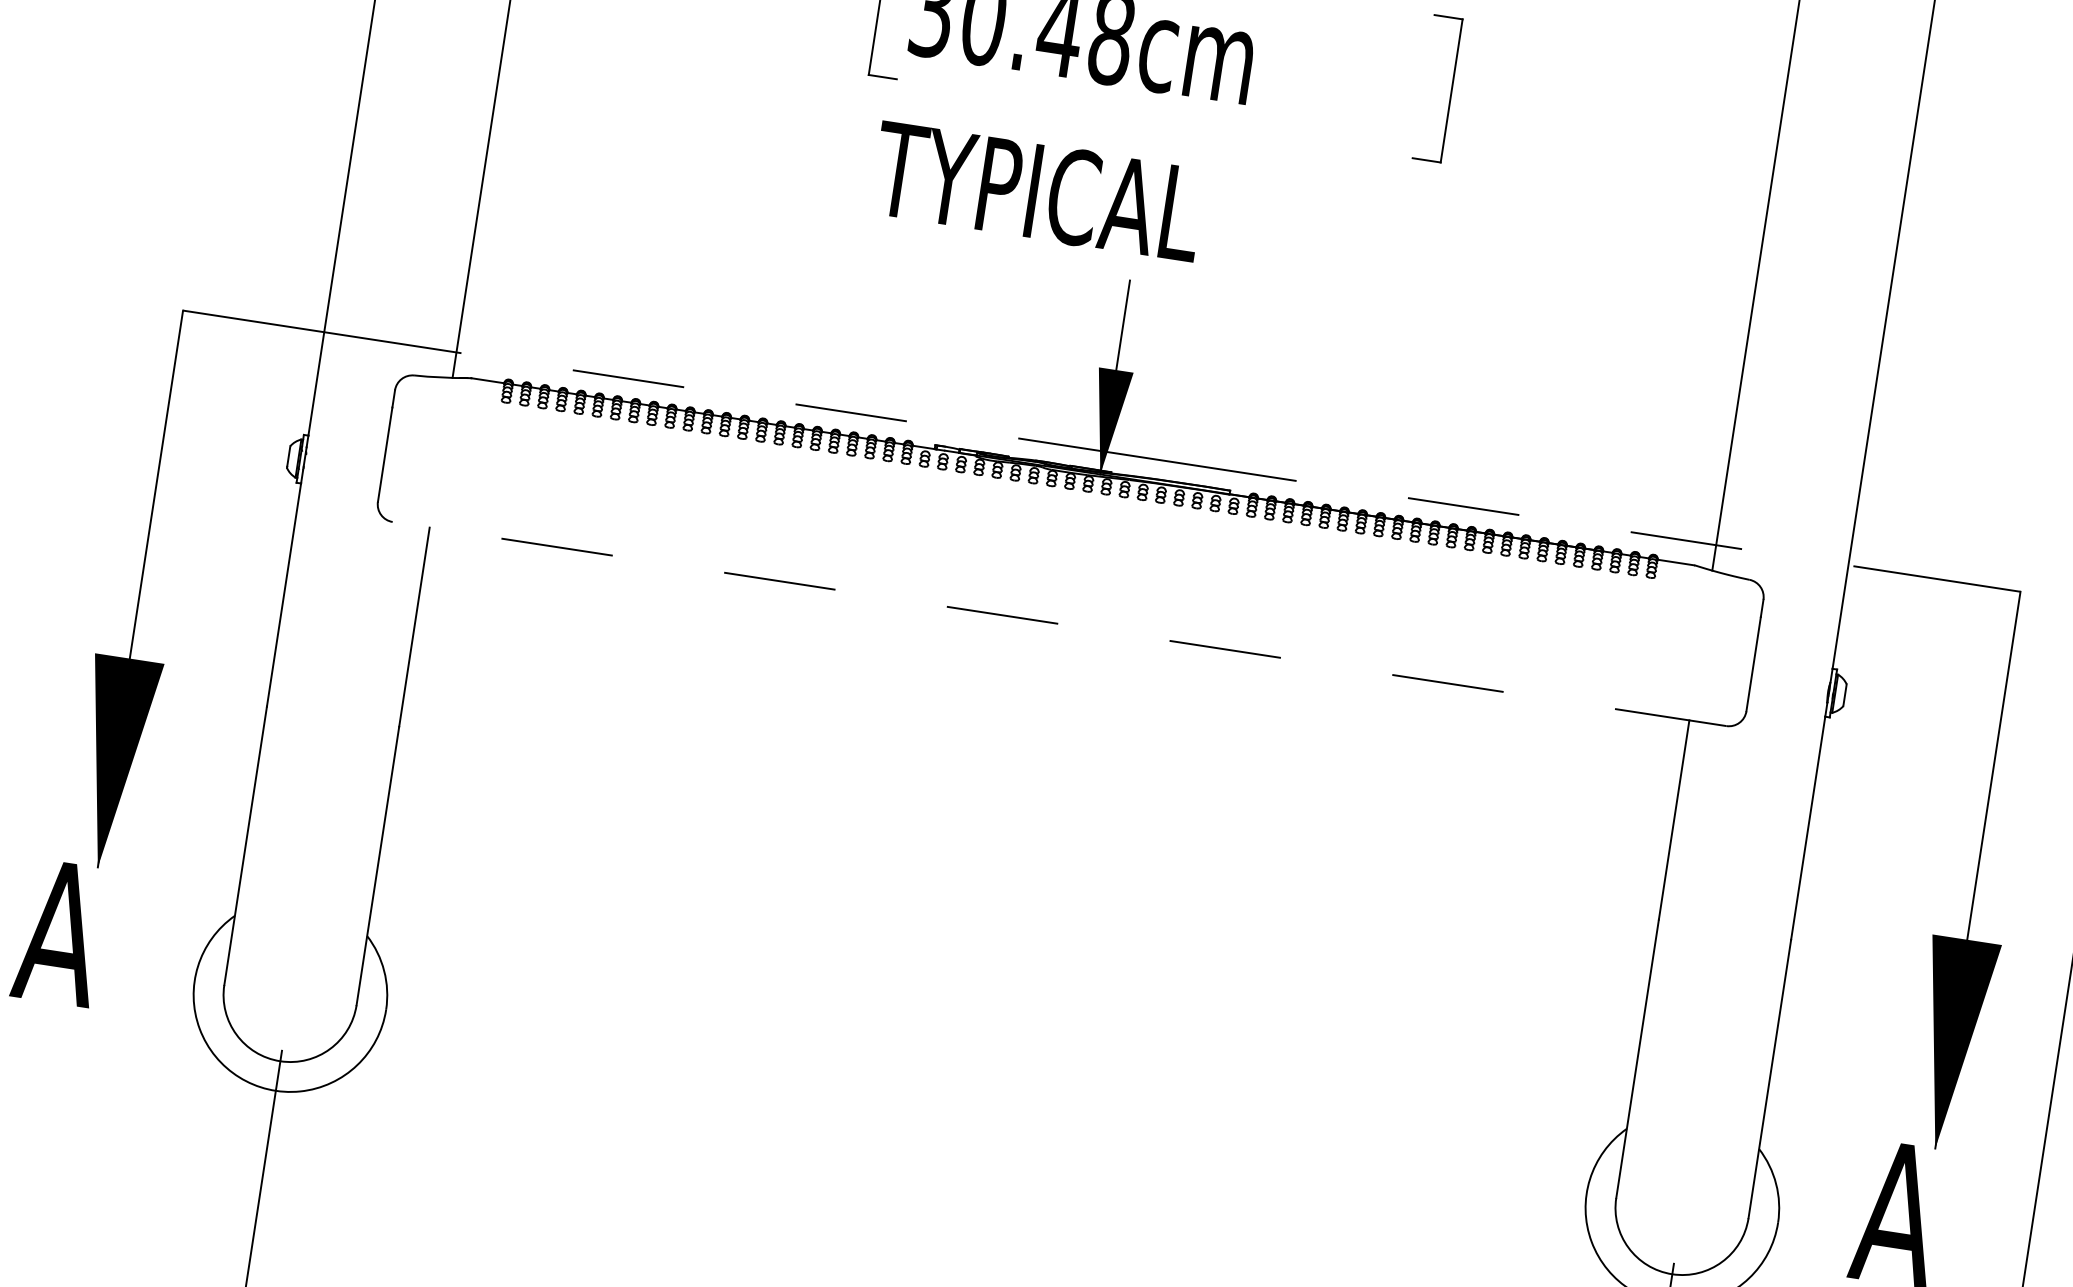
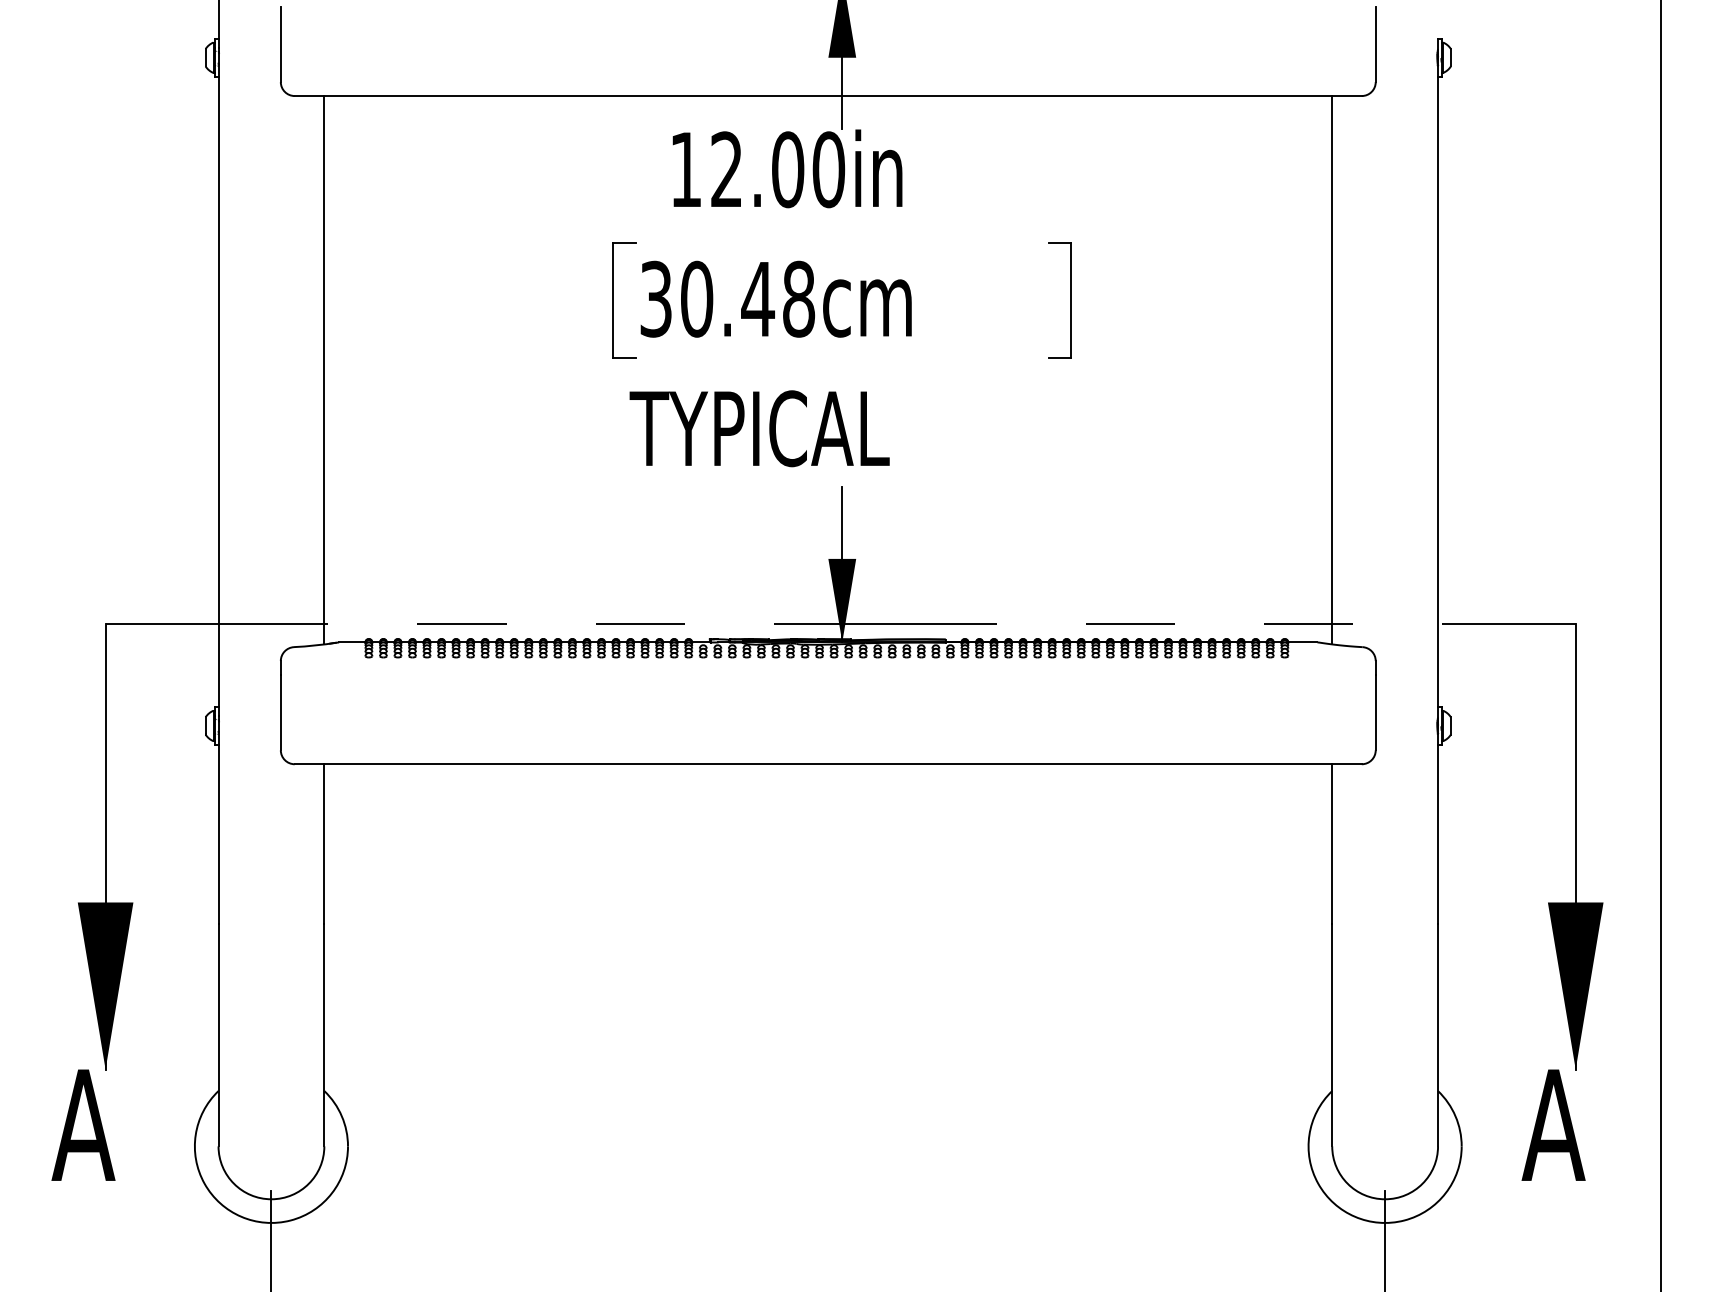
line: (1059, 624) -> (828, 764), dashed -> solid

